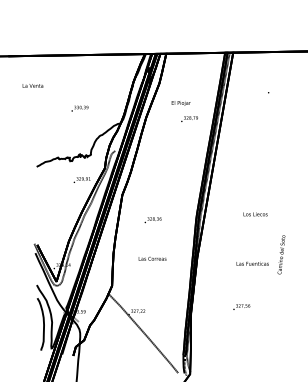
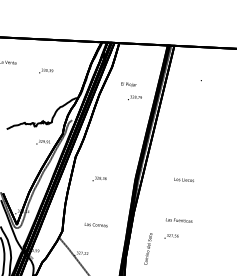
text: (79, 108) -> (45, 71), moved
text: (281, 254) -> (148, 248), moved
text: (152, 258) -> (96, 224), moved
text: (241, 306) -> (171, 236), moved

